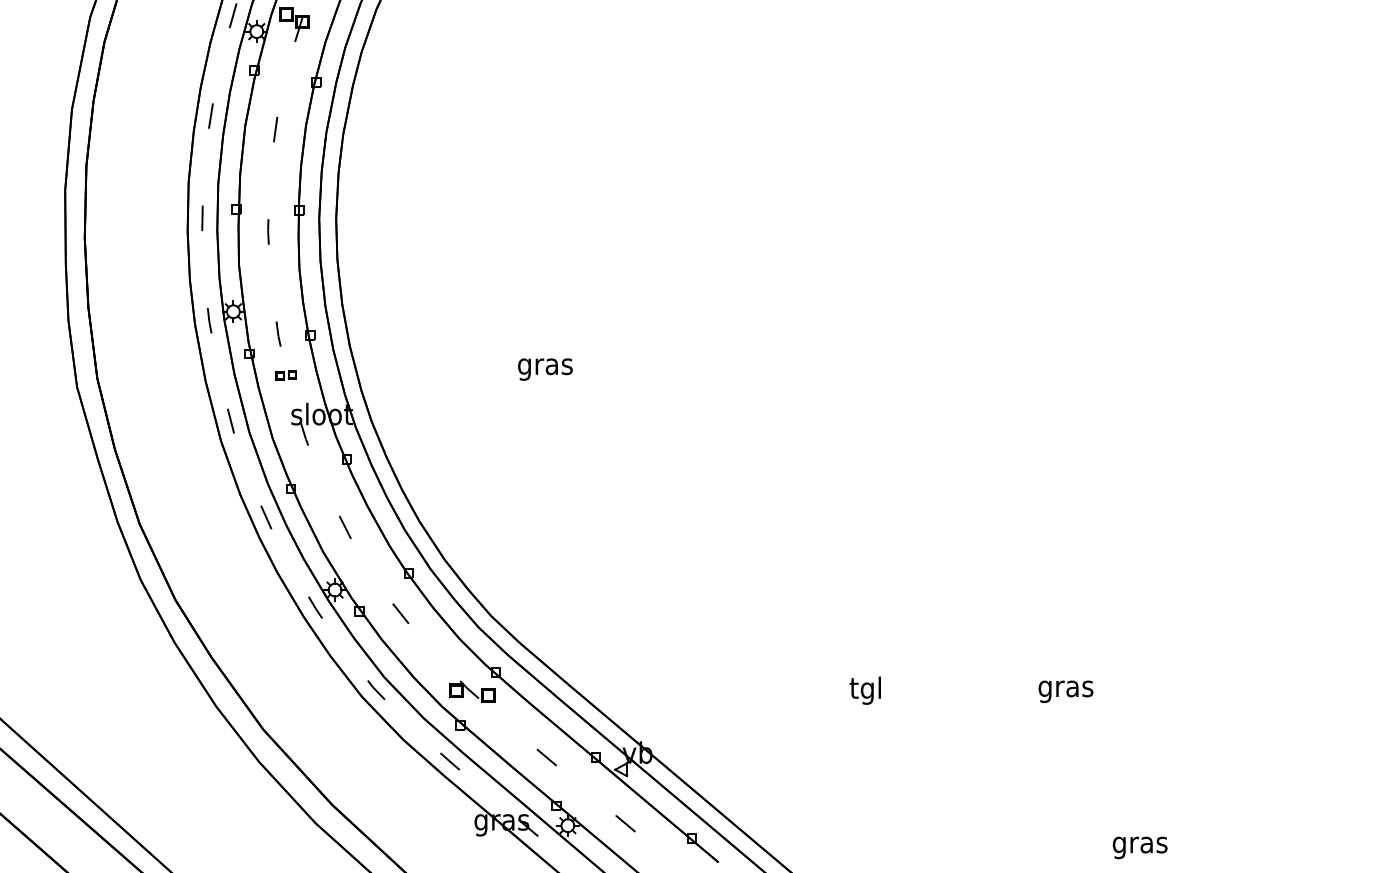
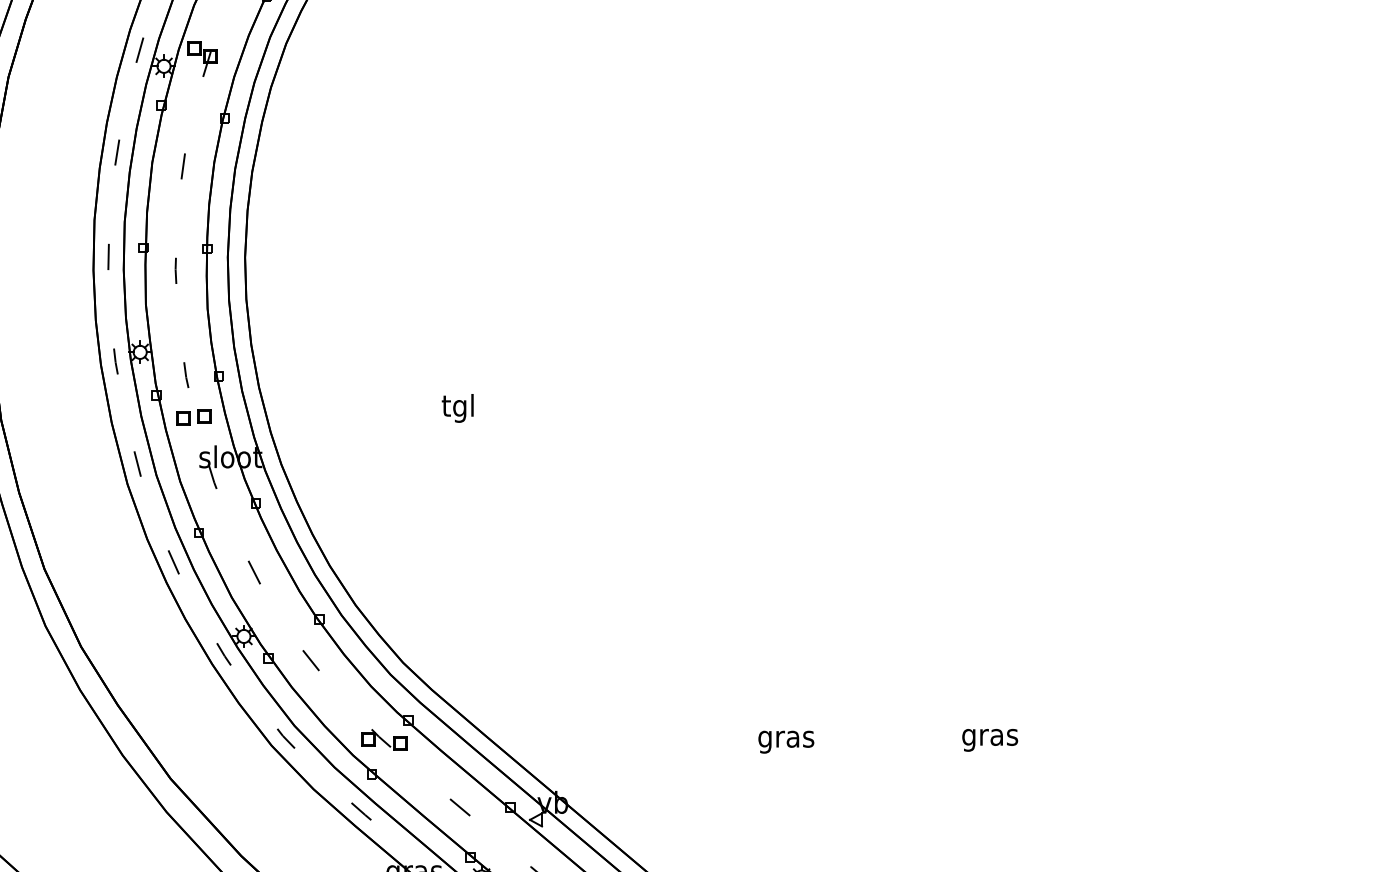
text: (545, 366) -> (458, 408), gras -> tgl
part: (286, 375) -> (194, 417), size x1.67
text: (866, 690) -> (786, 739), tgl -> gras

